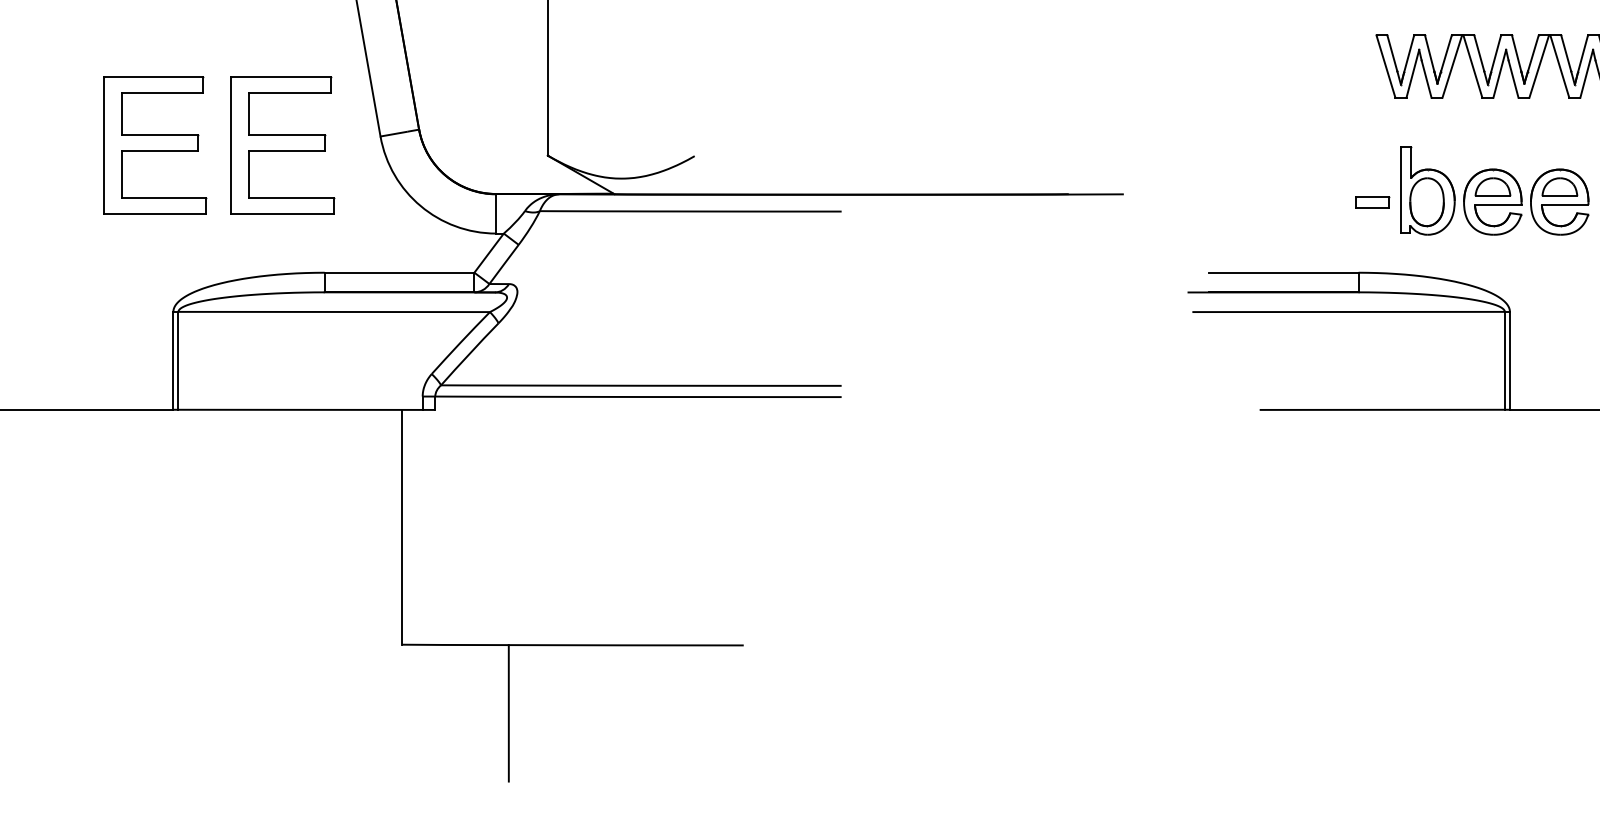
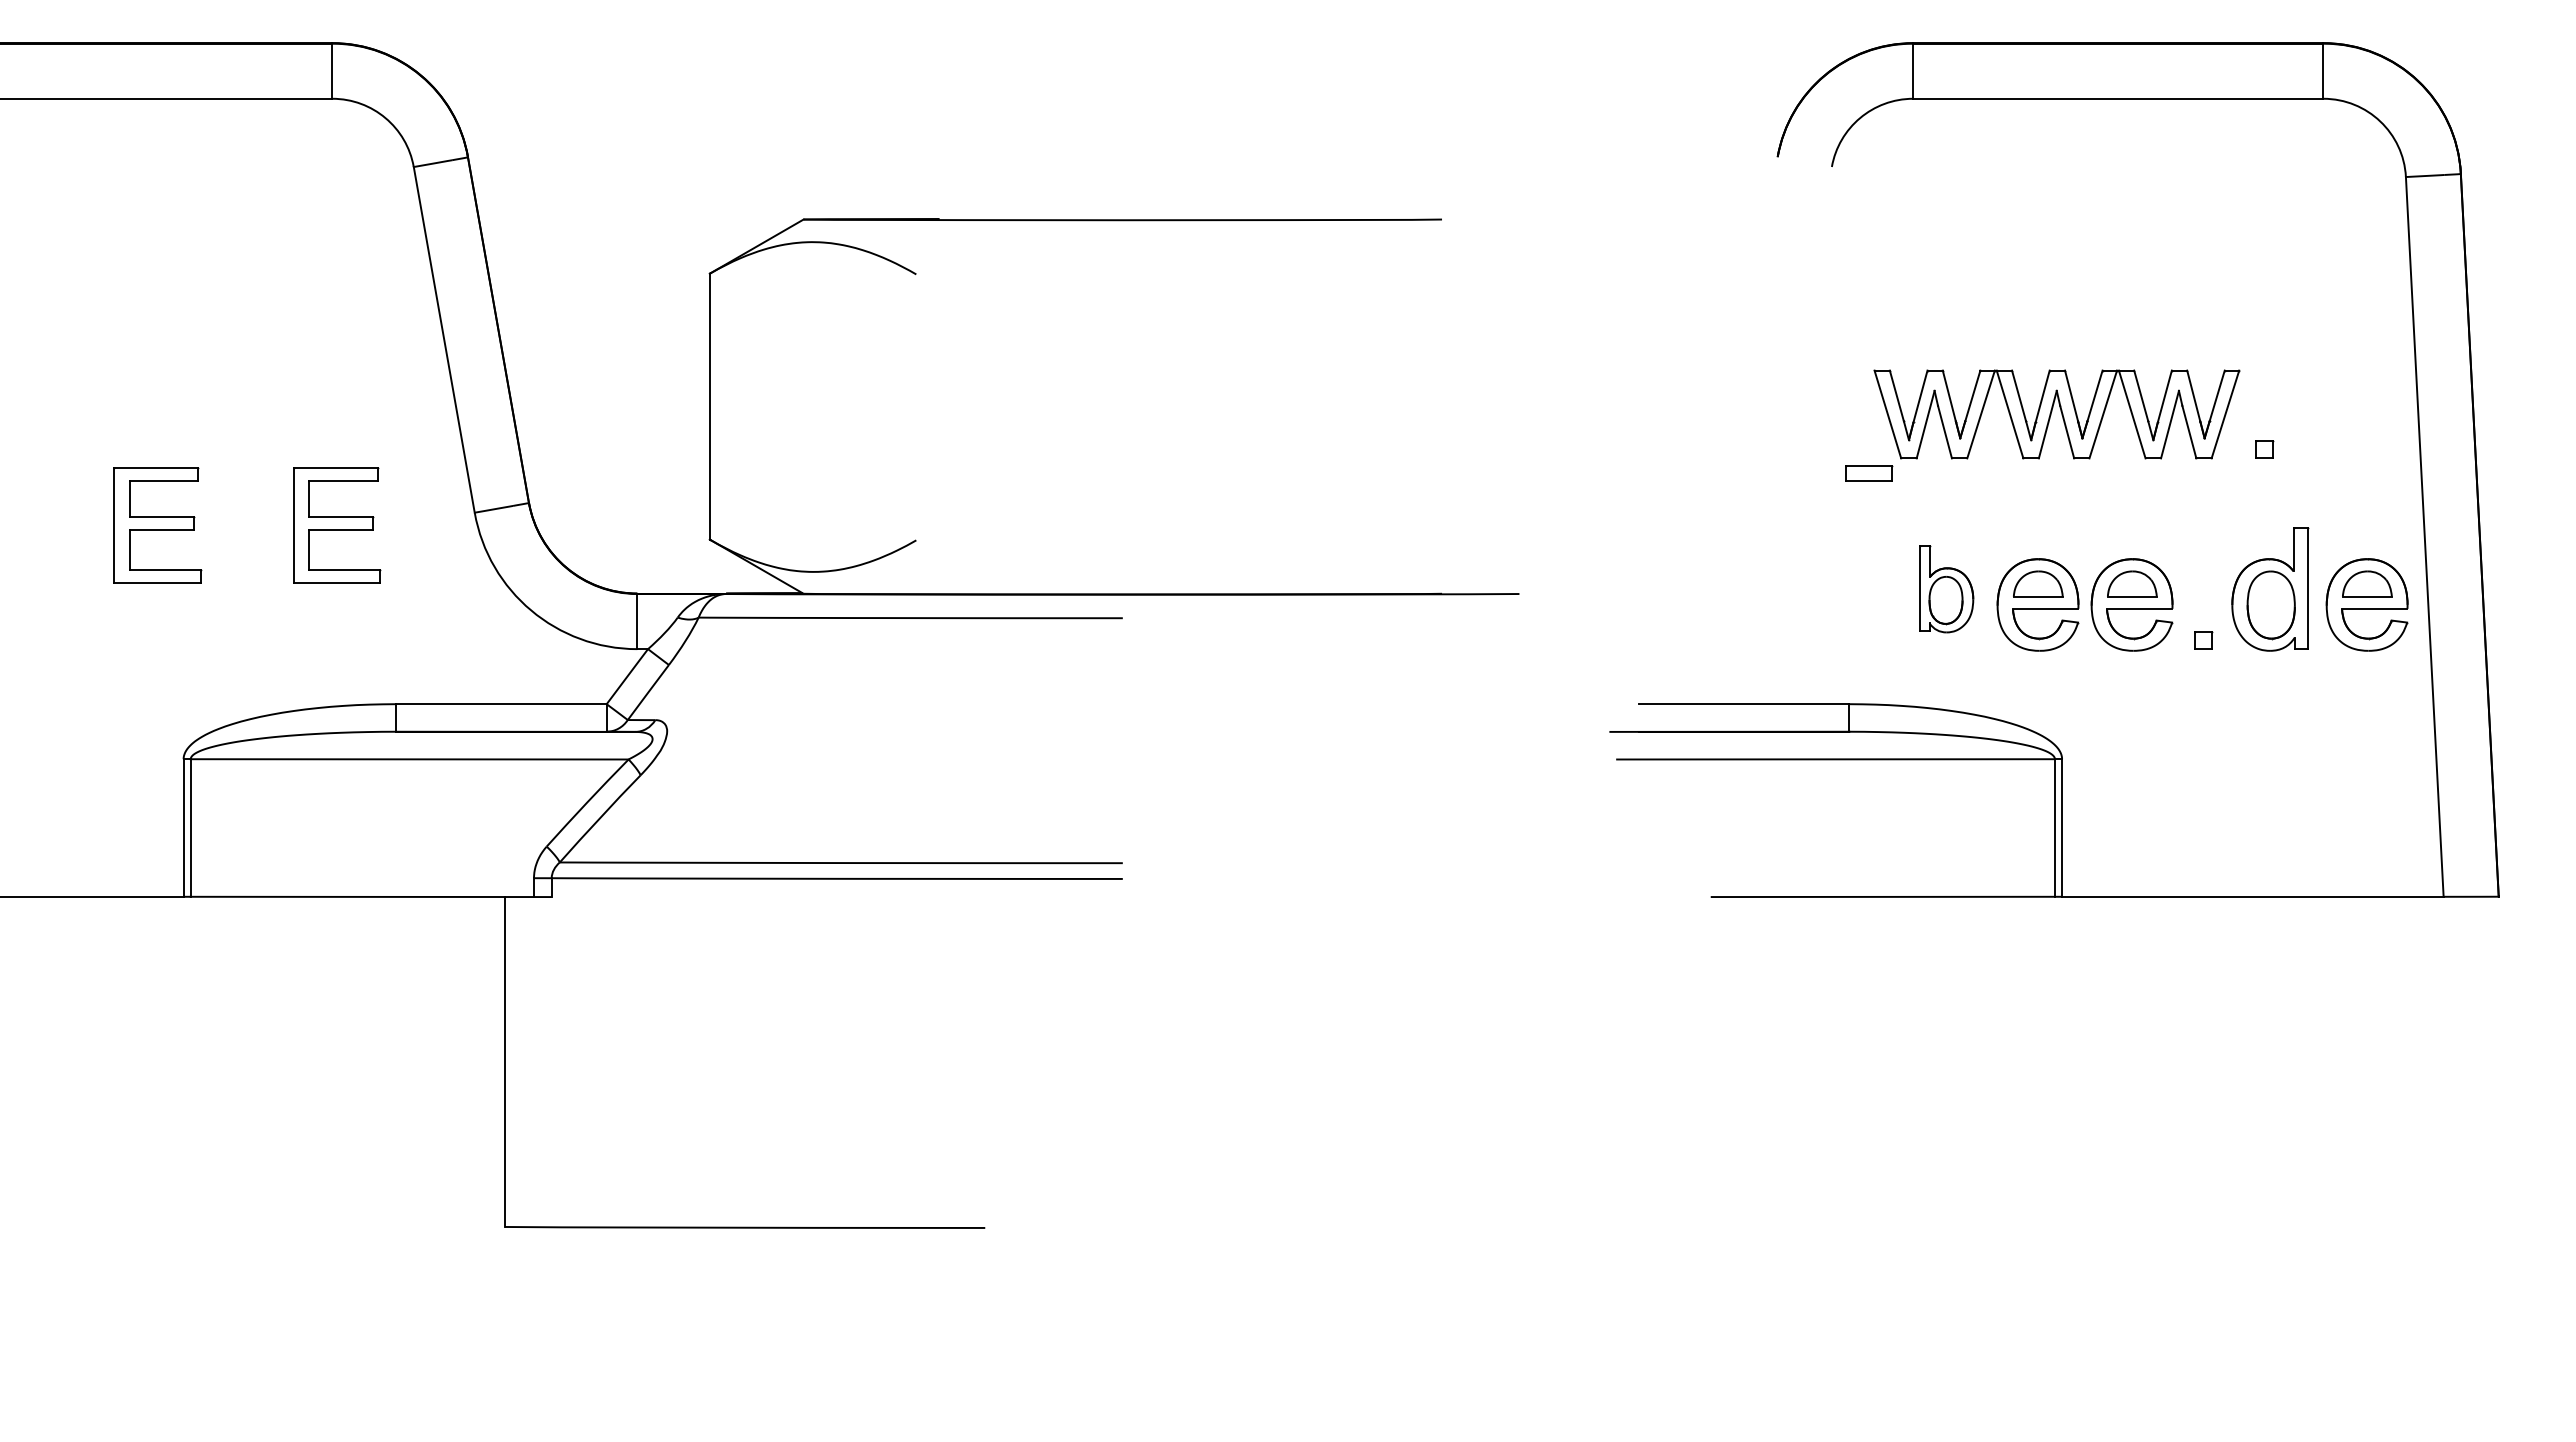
part: (154, 145) -> (157, 525), size x0.6
part: (282, 145) -> (337, 525), size x0.6
part: (1427, 191) -> (1946, 589), size x0.7
part: (1372, 202) -> (1869, 473), moved
line: (509, 713) -> (655, 1323), removed

